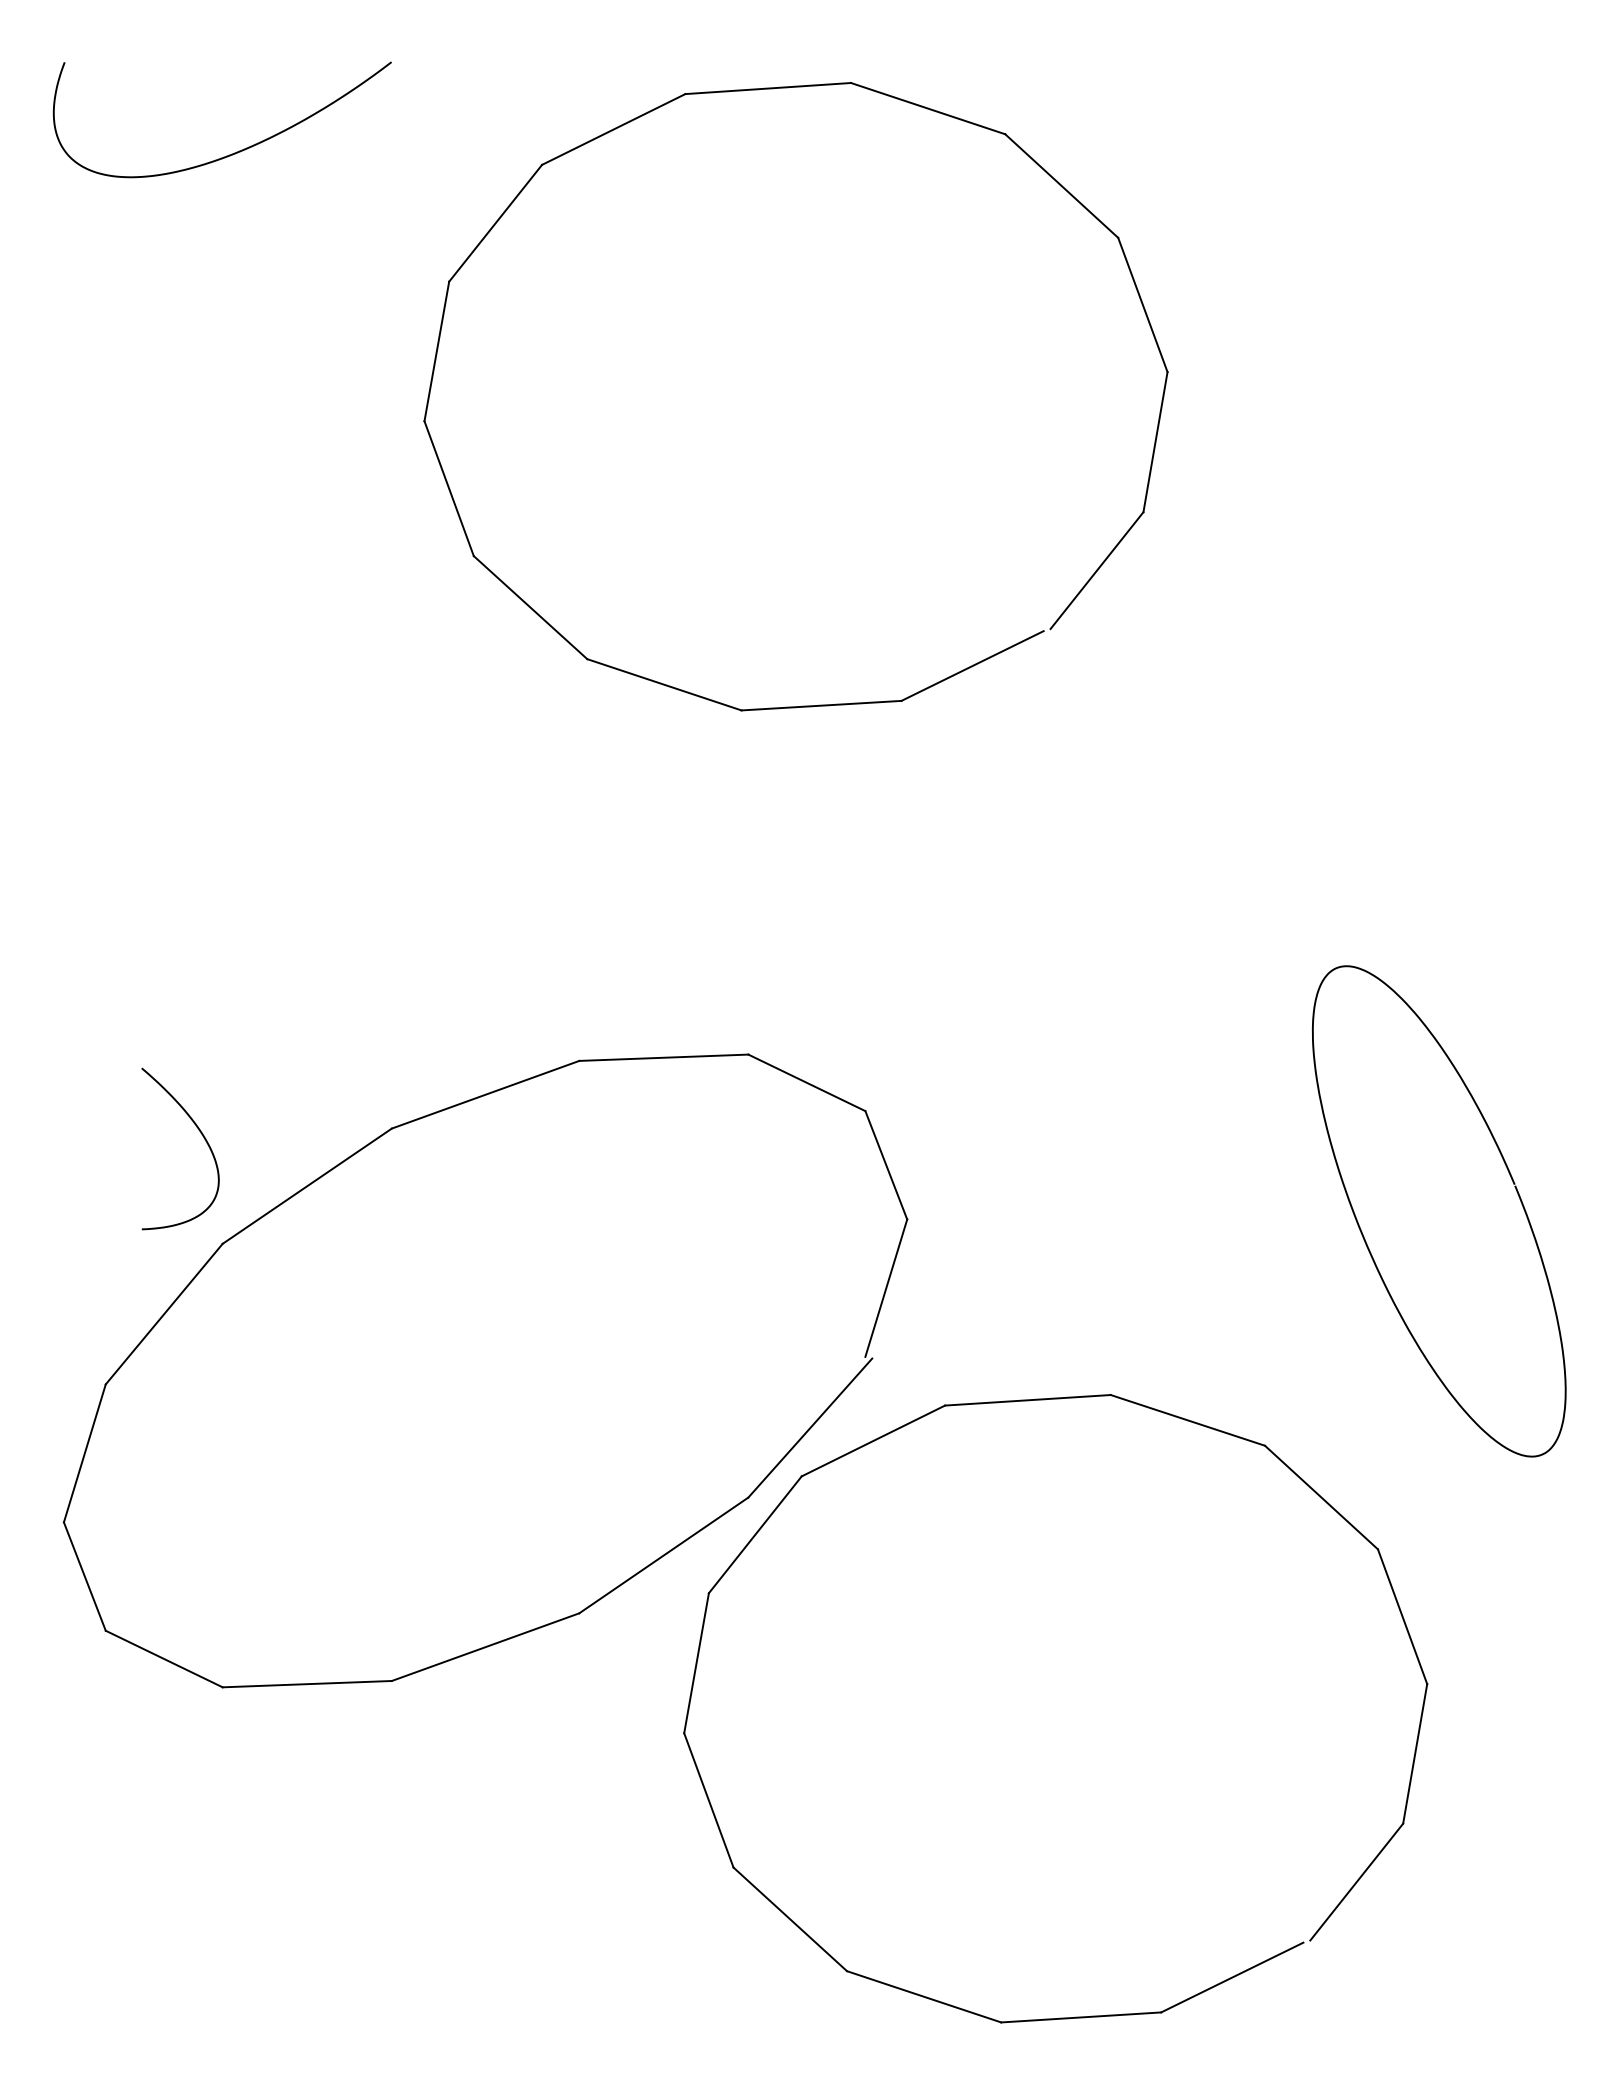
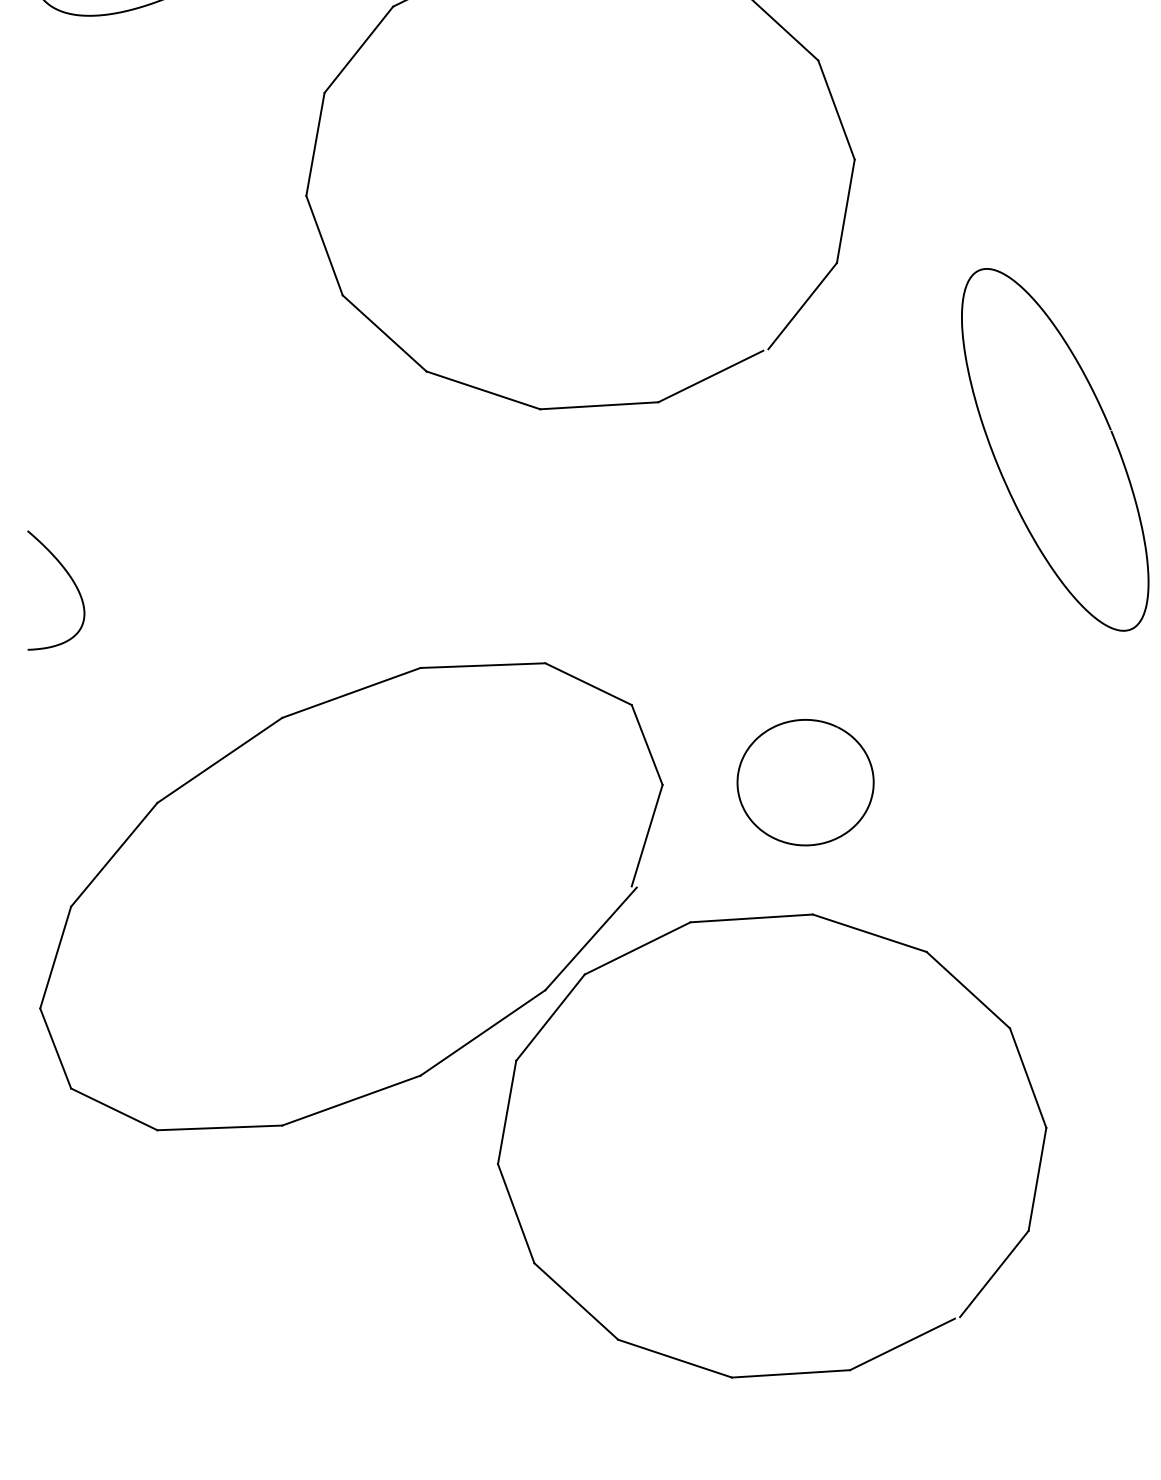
curve: (200, 1133) -> (70, 579), moved
curve: (1512, 1182) -> (1109, 428), moved
curve: (1089, 1299) -> (797, 844), added

